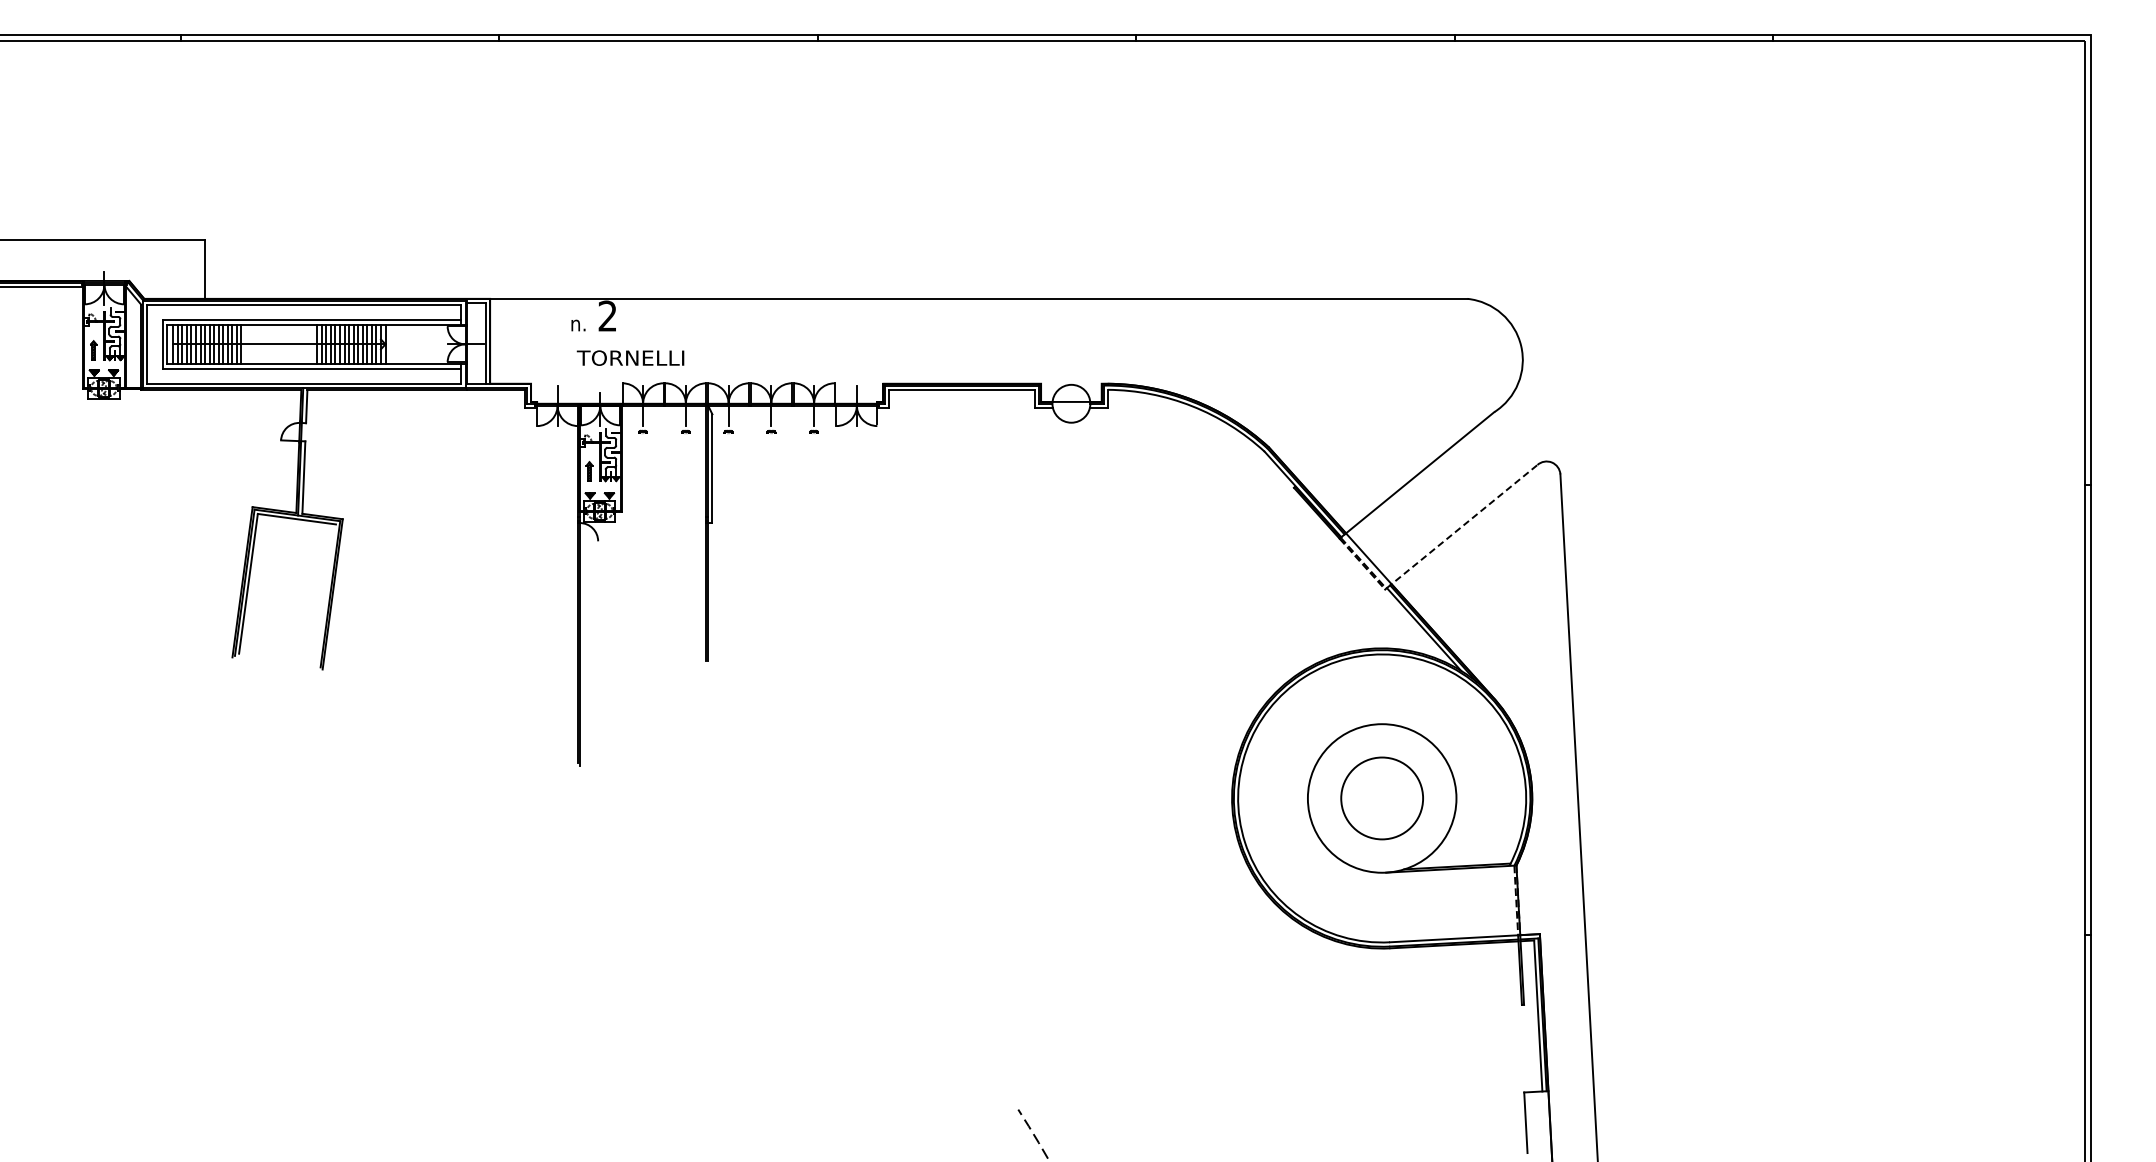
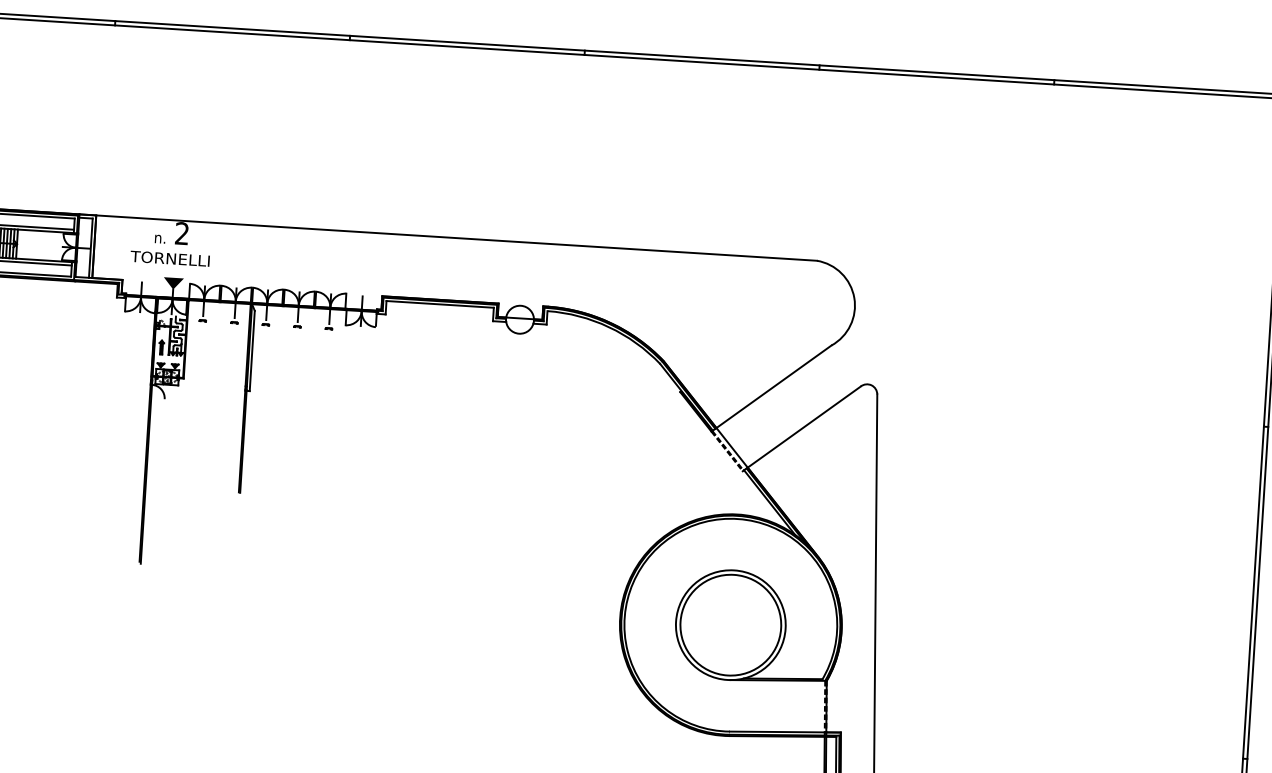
text: (630, 357) -> (170, 258), moved
fill: (600, 384) -> (173, 283), added
line: (1462, 526) -> (802, 428), dashed -> solid
circle: (1381, 798) -> (730, 625), size x1.67

